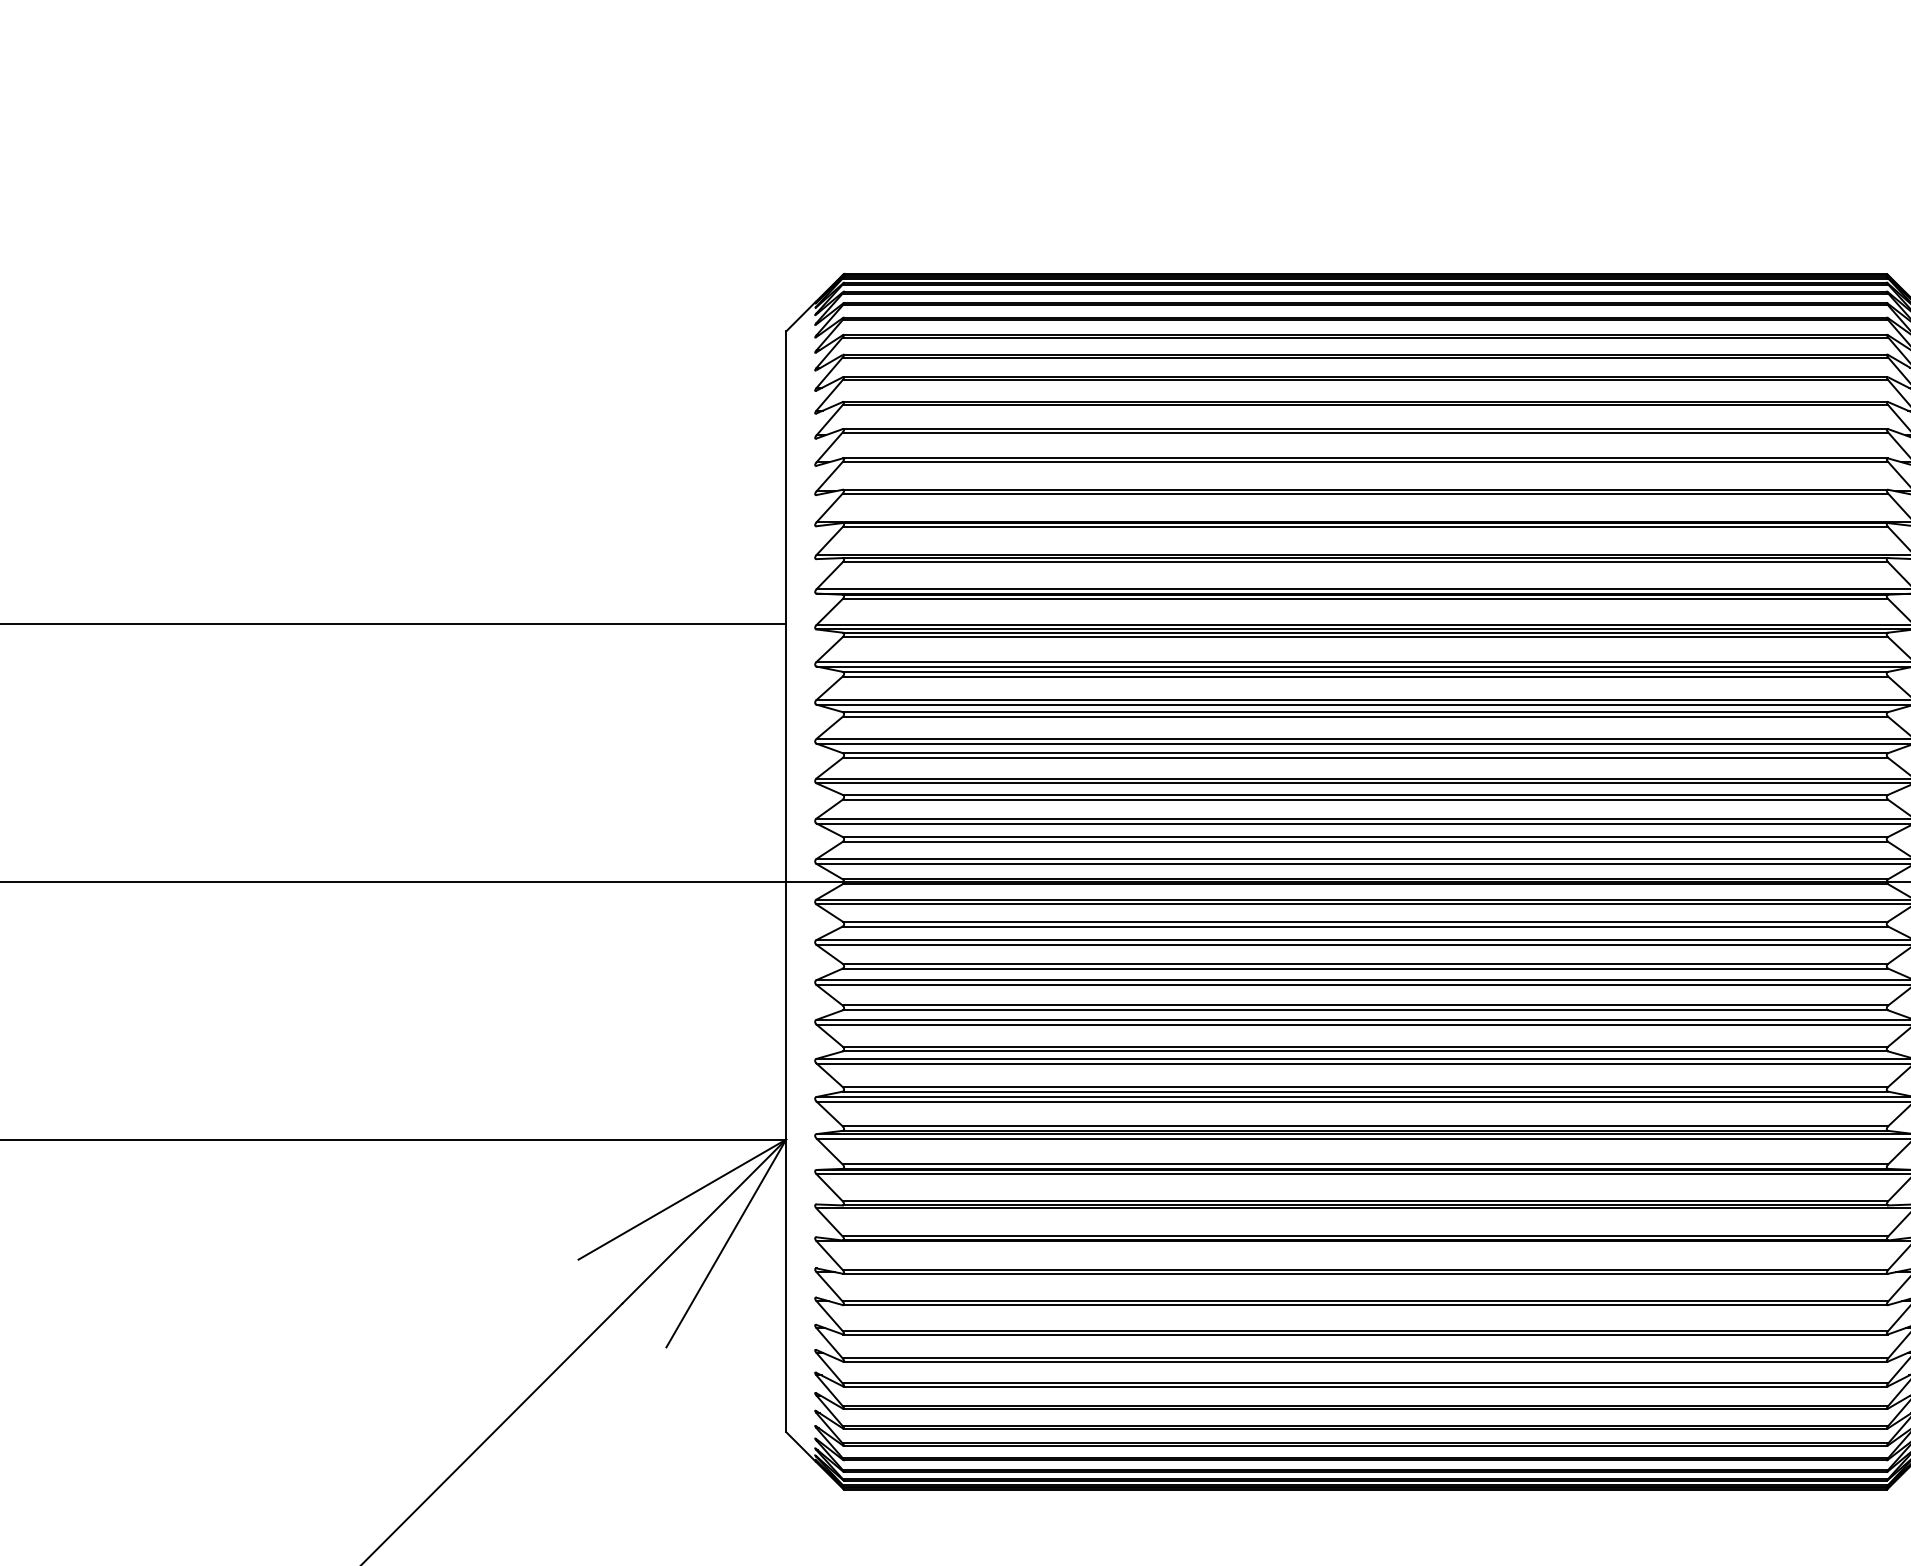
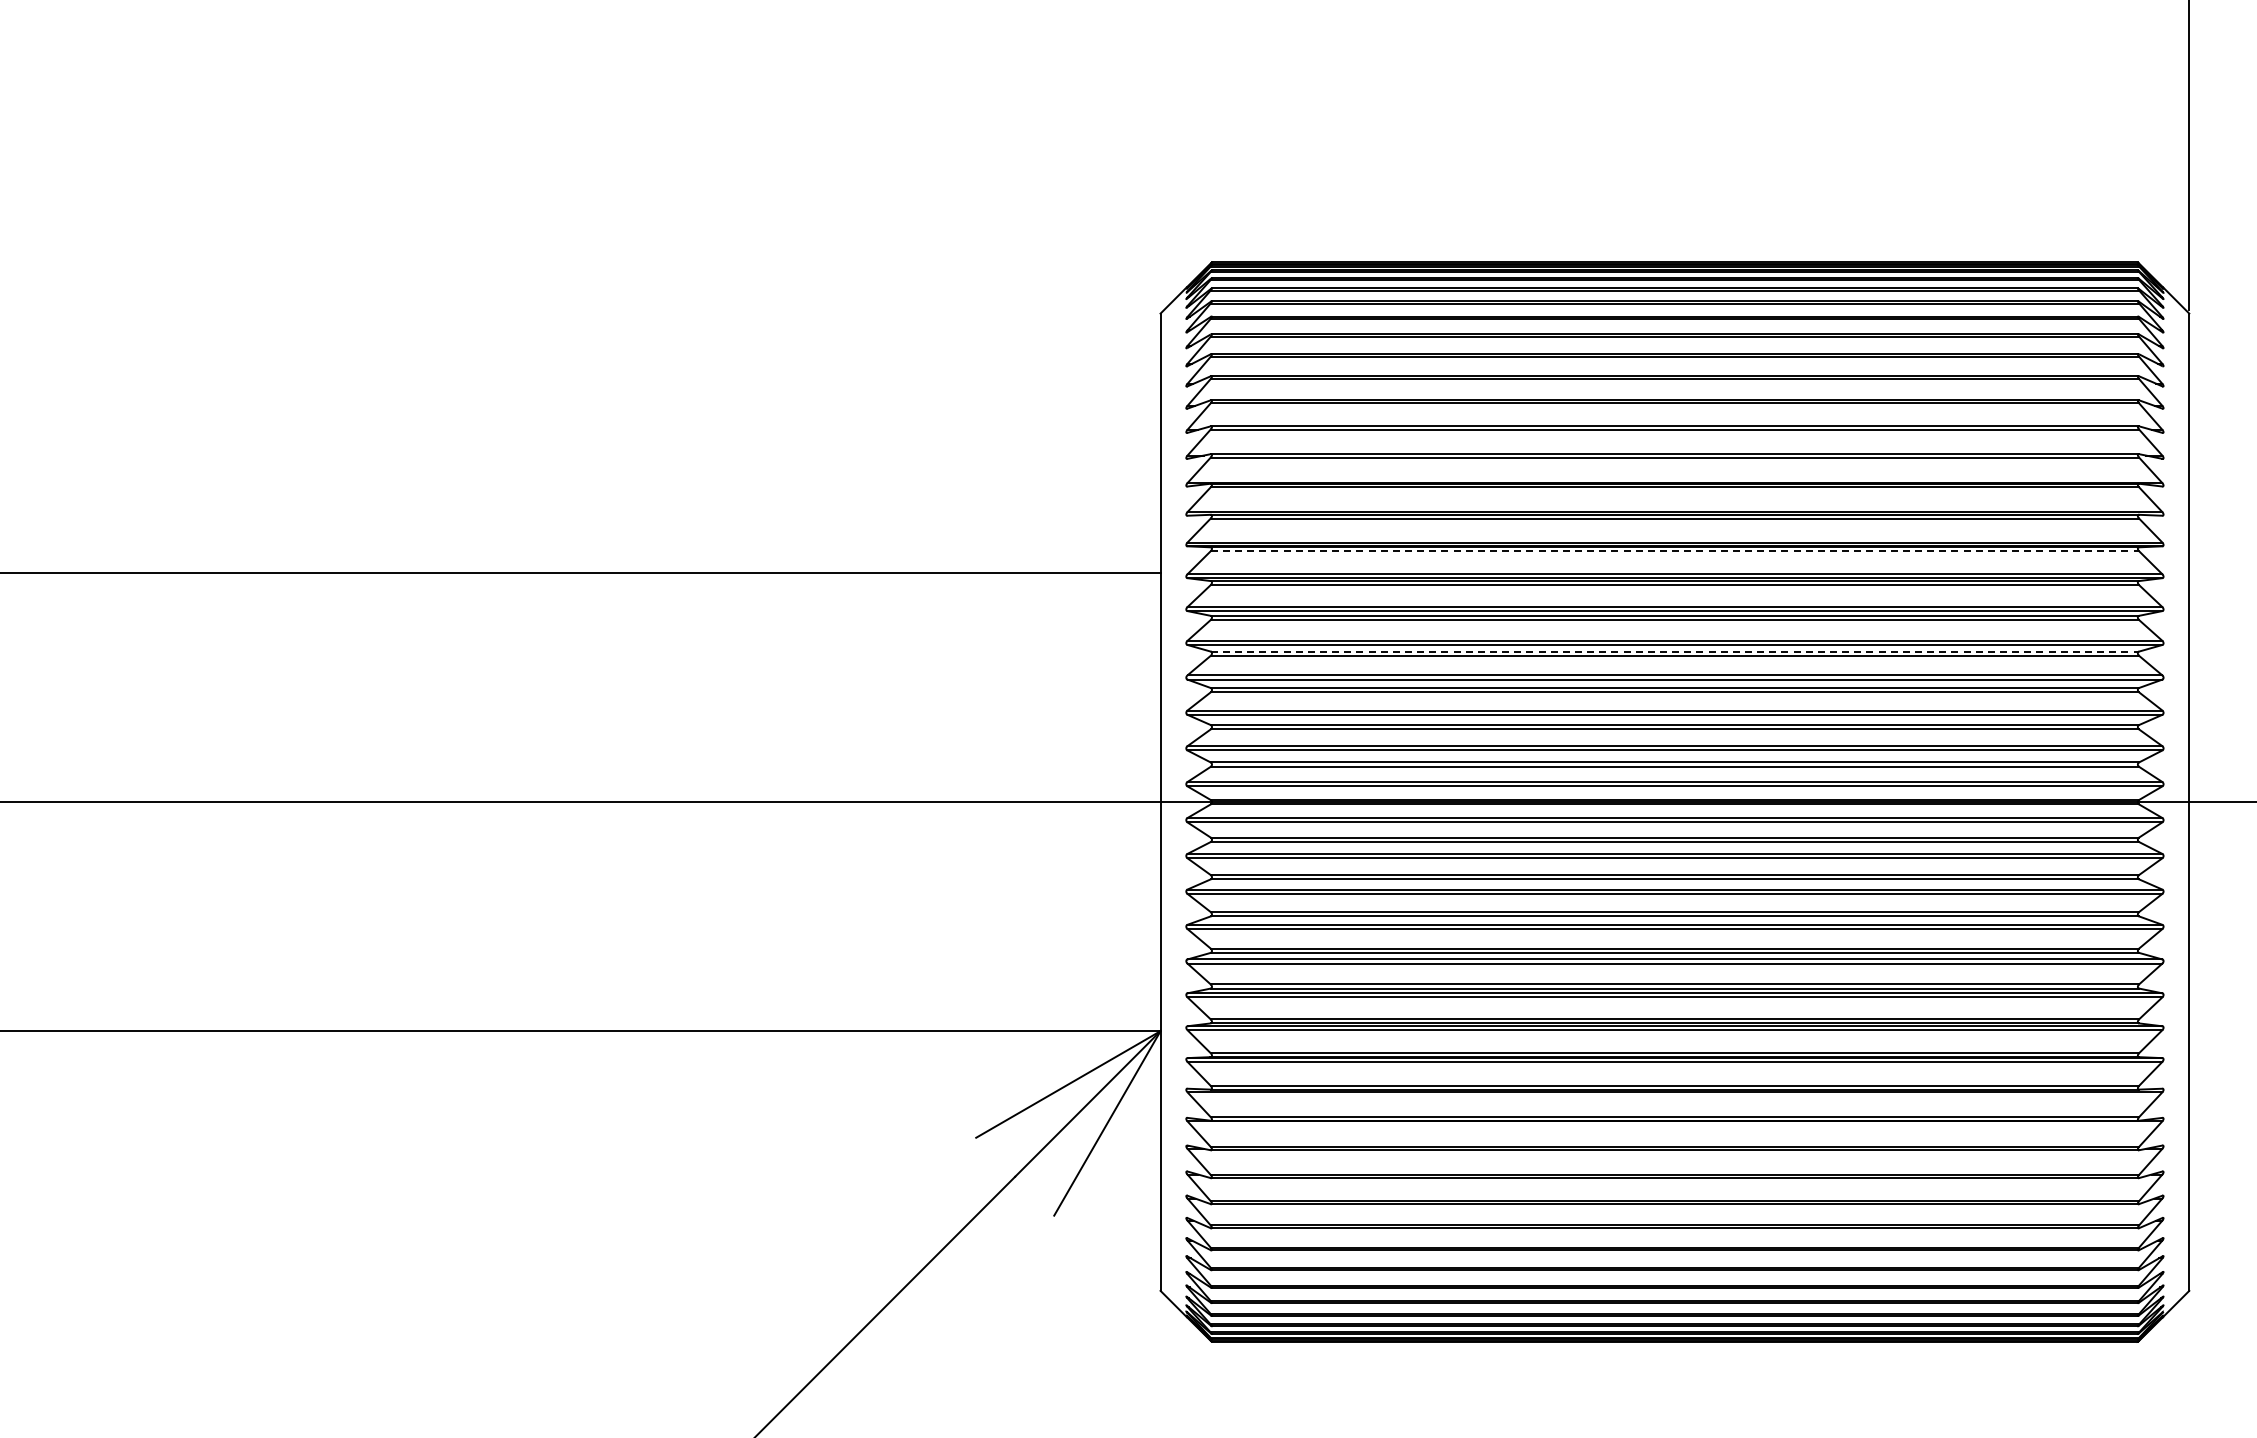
line: (1366, 599) -> (1675, 551), solid -> dashed
line: (1366, 712) -> (1675, 651), solid -> dashed

